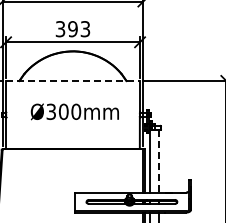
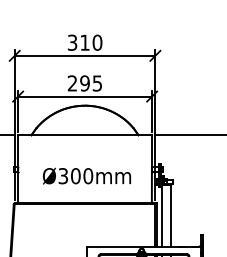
text: (73, 29) -> (85, 83), 393 -> 295
line: (73, 81) -> (85, 135), dashed -> solid
text: (74, 111) -> (86, 175), moved
line: (159, 162) -> (171, 216), dashed -> solid

